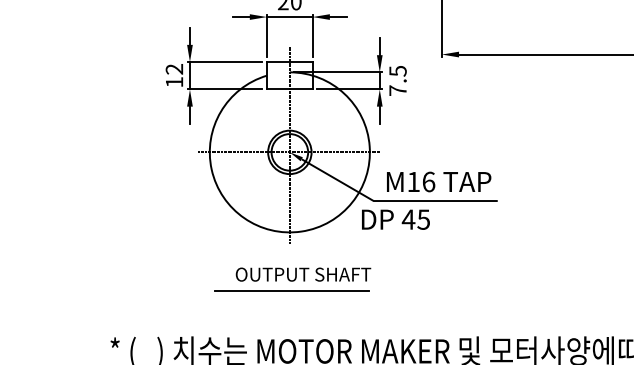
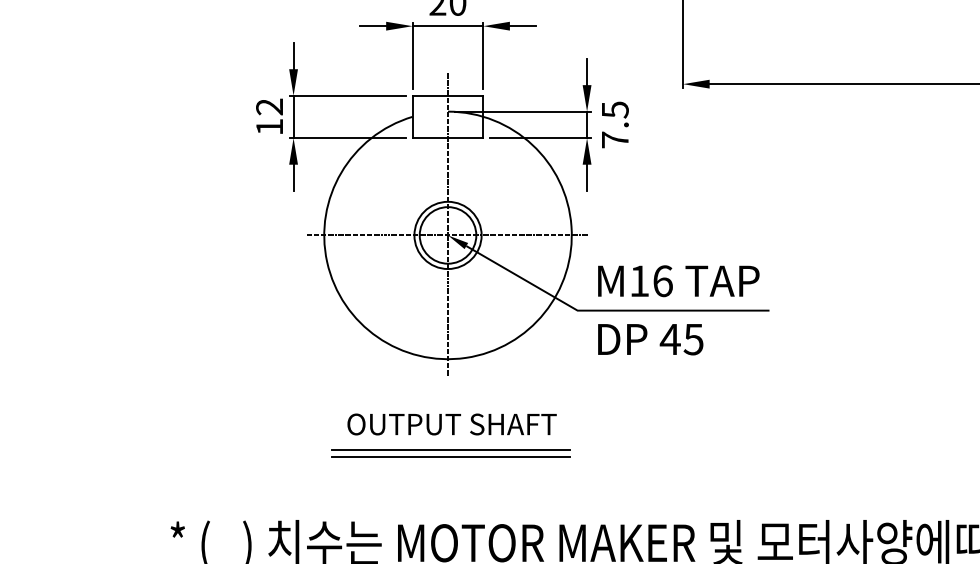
text: (395, 219) -> (650, 339), moved
text: (303, 274) -> (452, 424), moved
line: (291, 295) -> (450, 456), added

